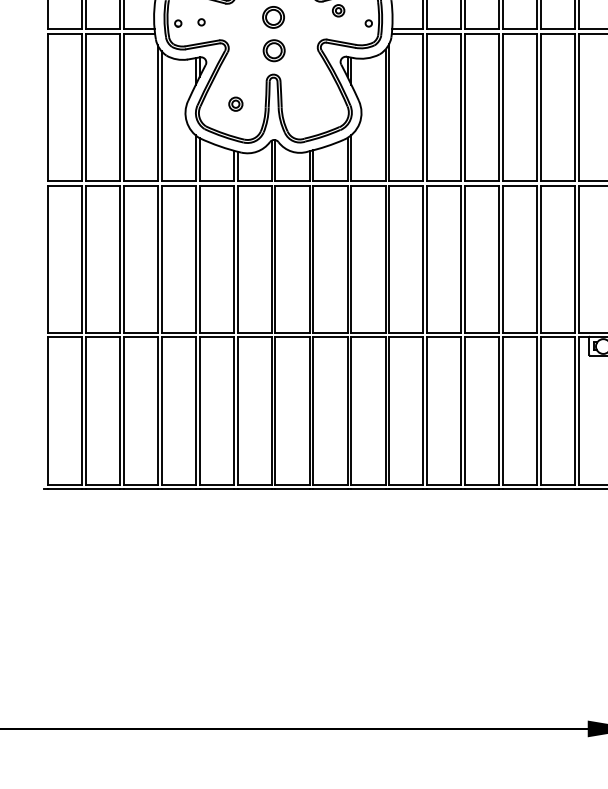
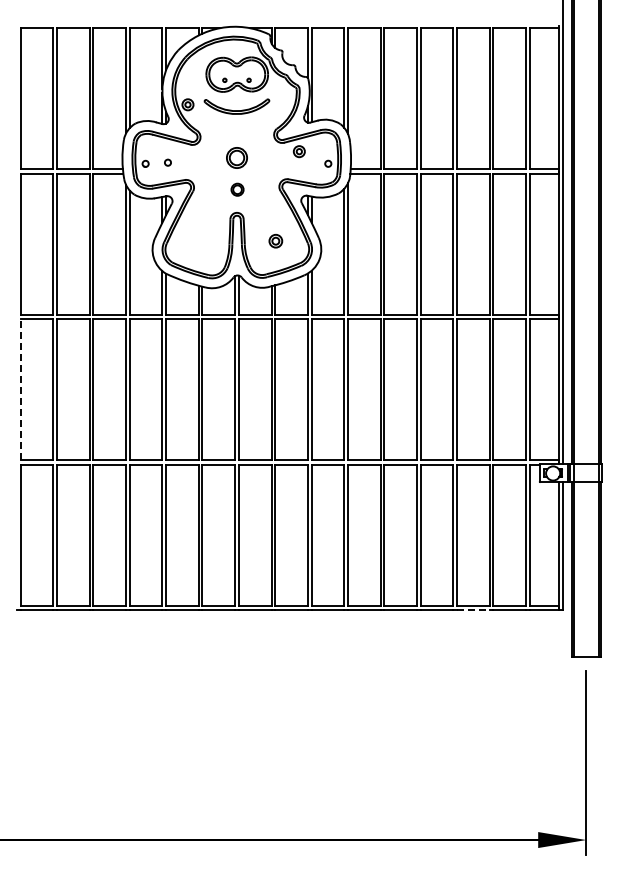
part: (274, 50) -> (237, 189), size x0.6
part: (235, 104) -> (275, 241), moved
line: (47, 258) -> (20, 389), solid -> dashed
line: (520, 489) -> (473, 610), solid -> dashed

